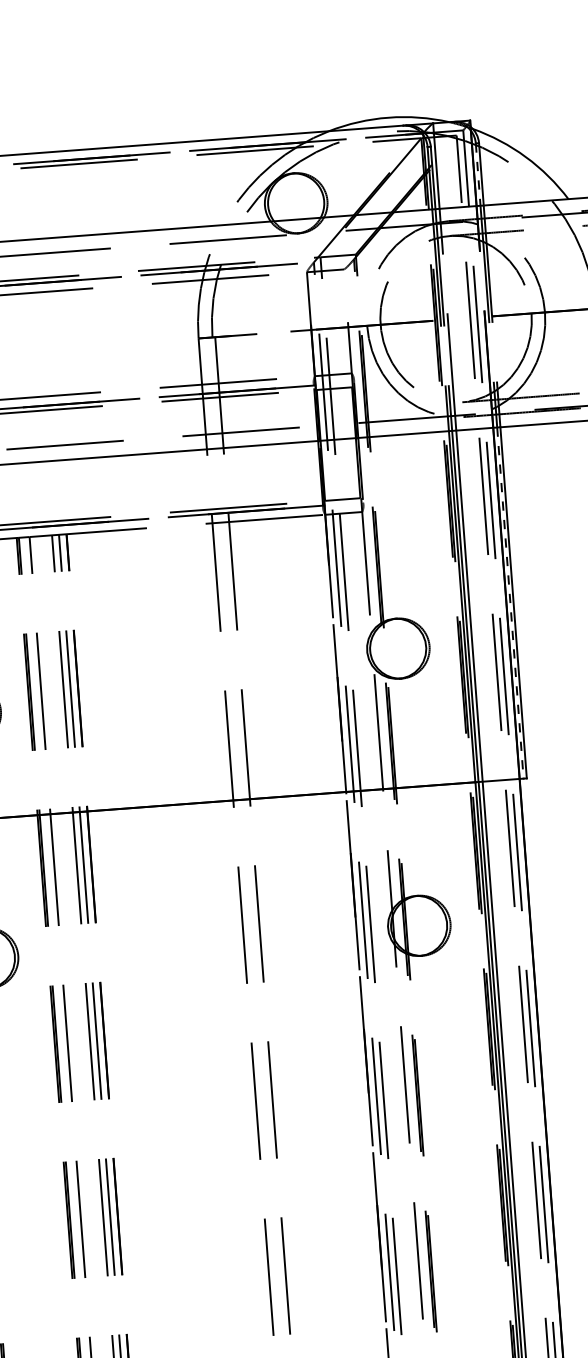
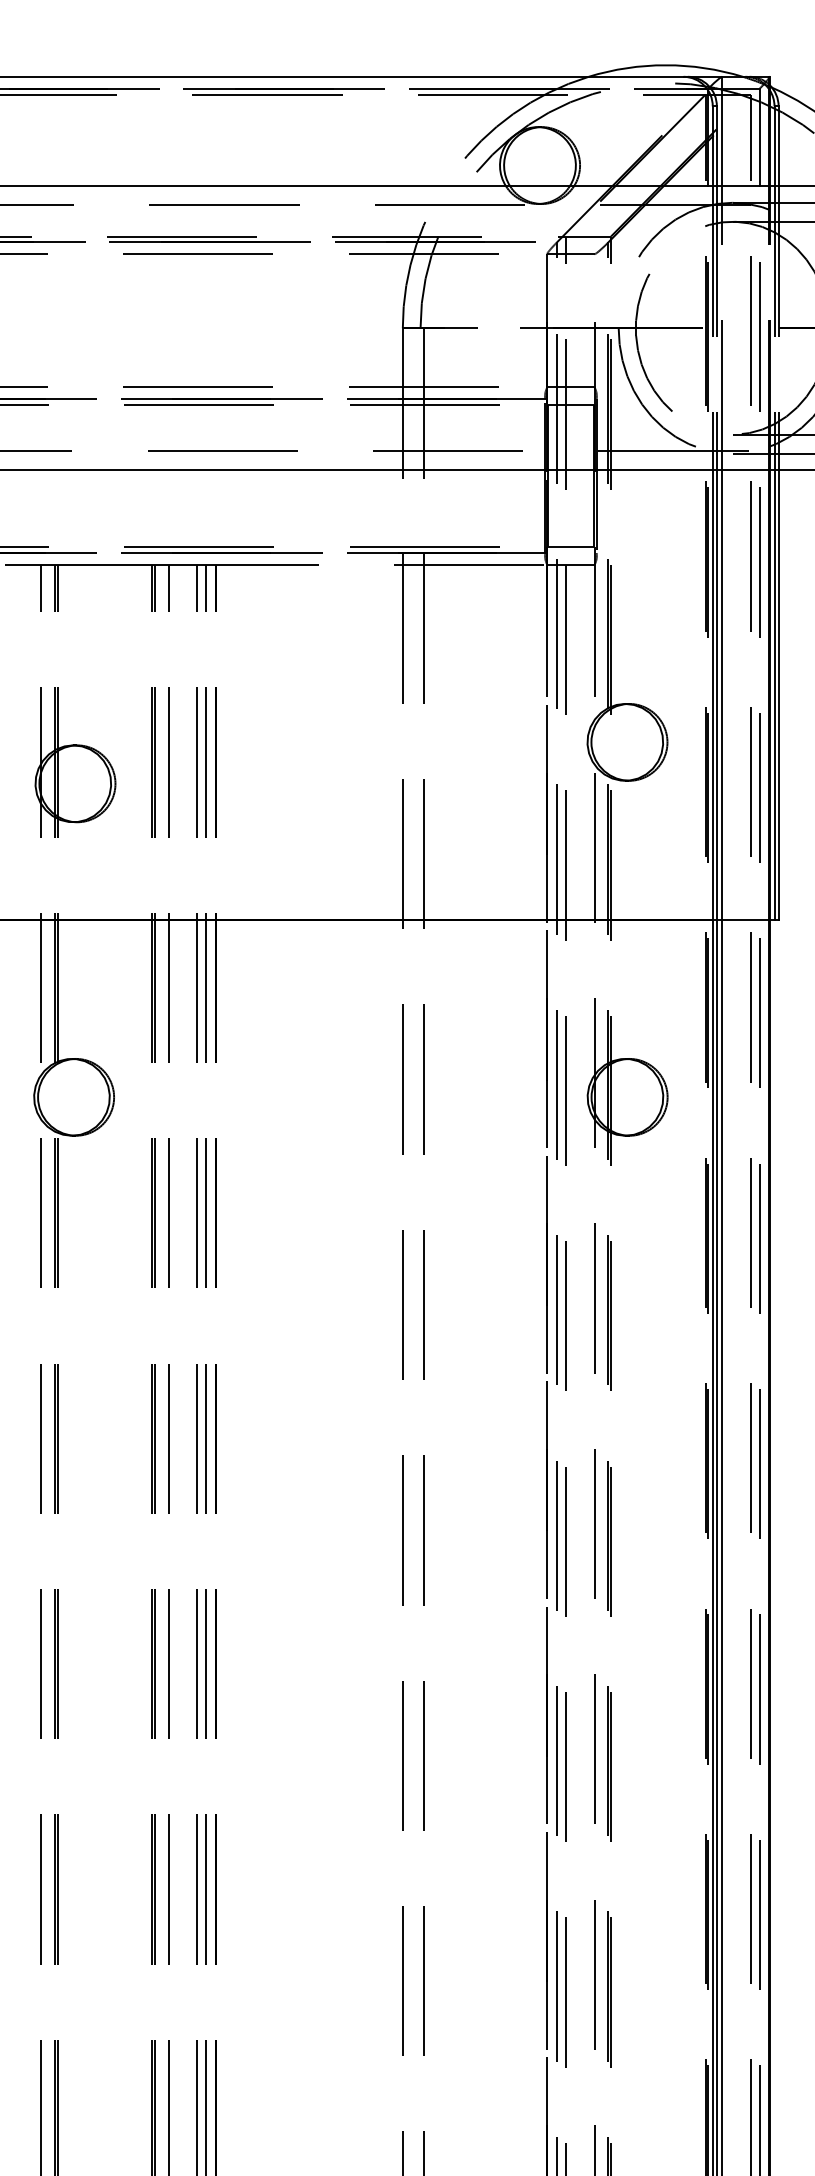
line: (478, 174) -> (774, 146), dashed -> solid
line: (510, 603) -> (774, 695), dashed -> solid

